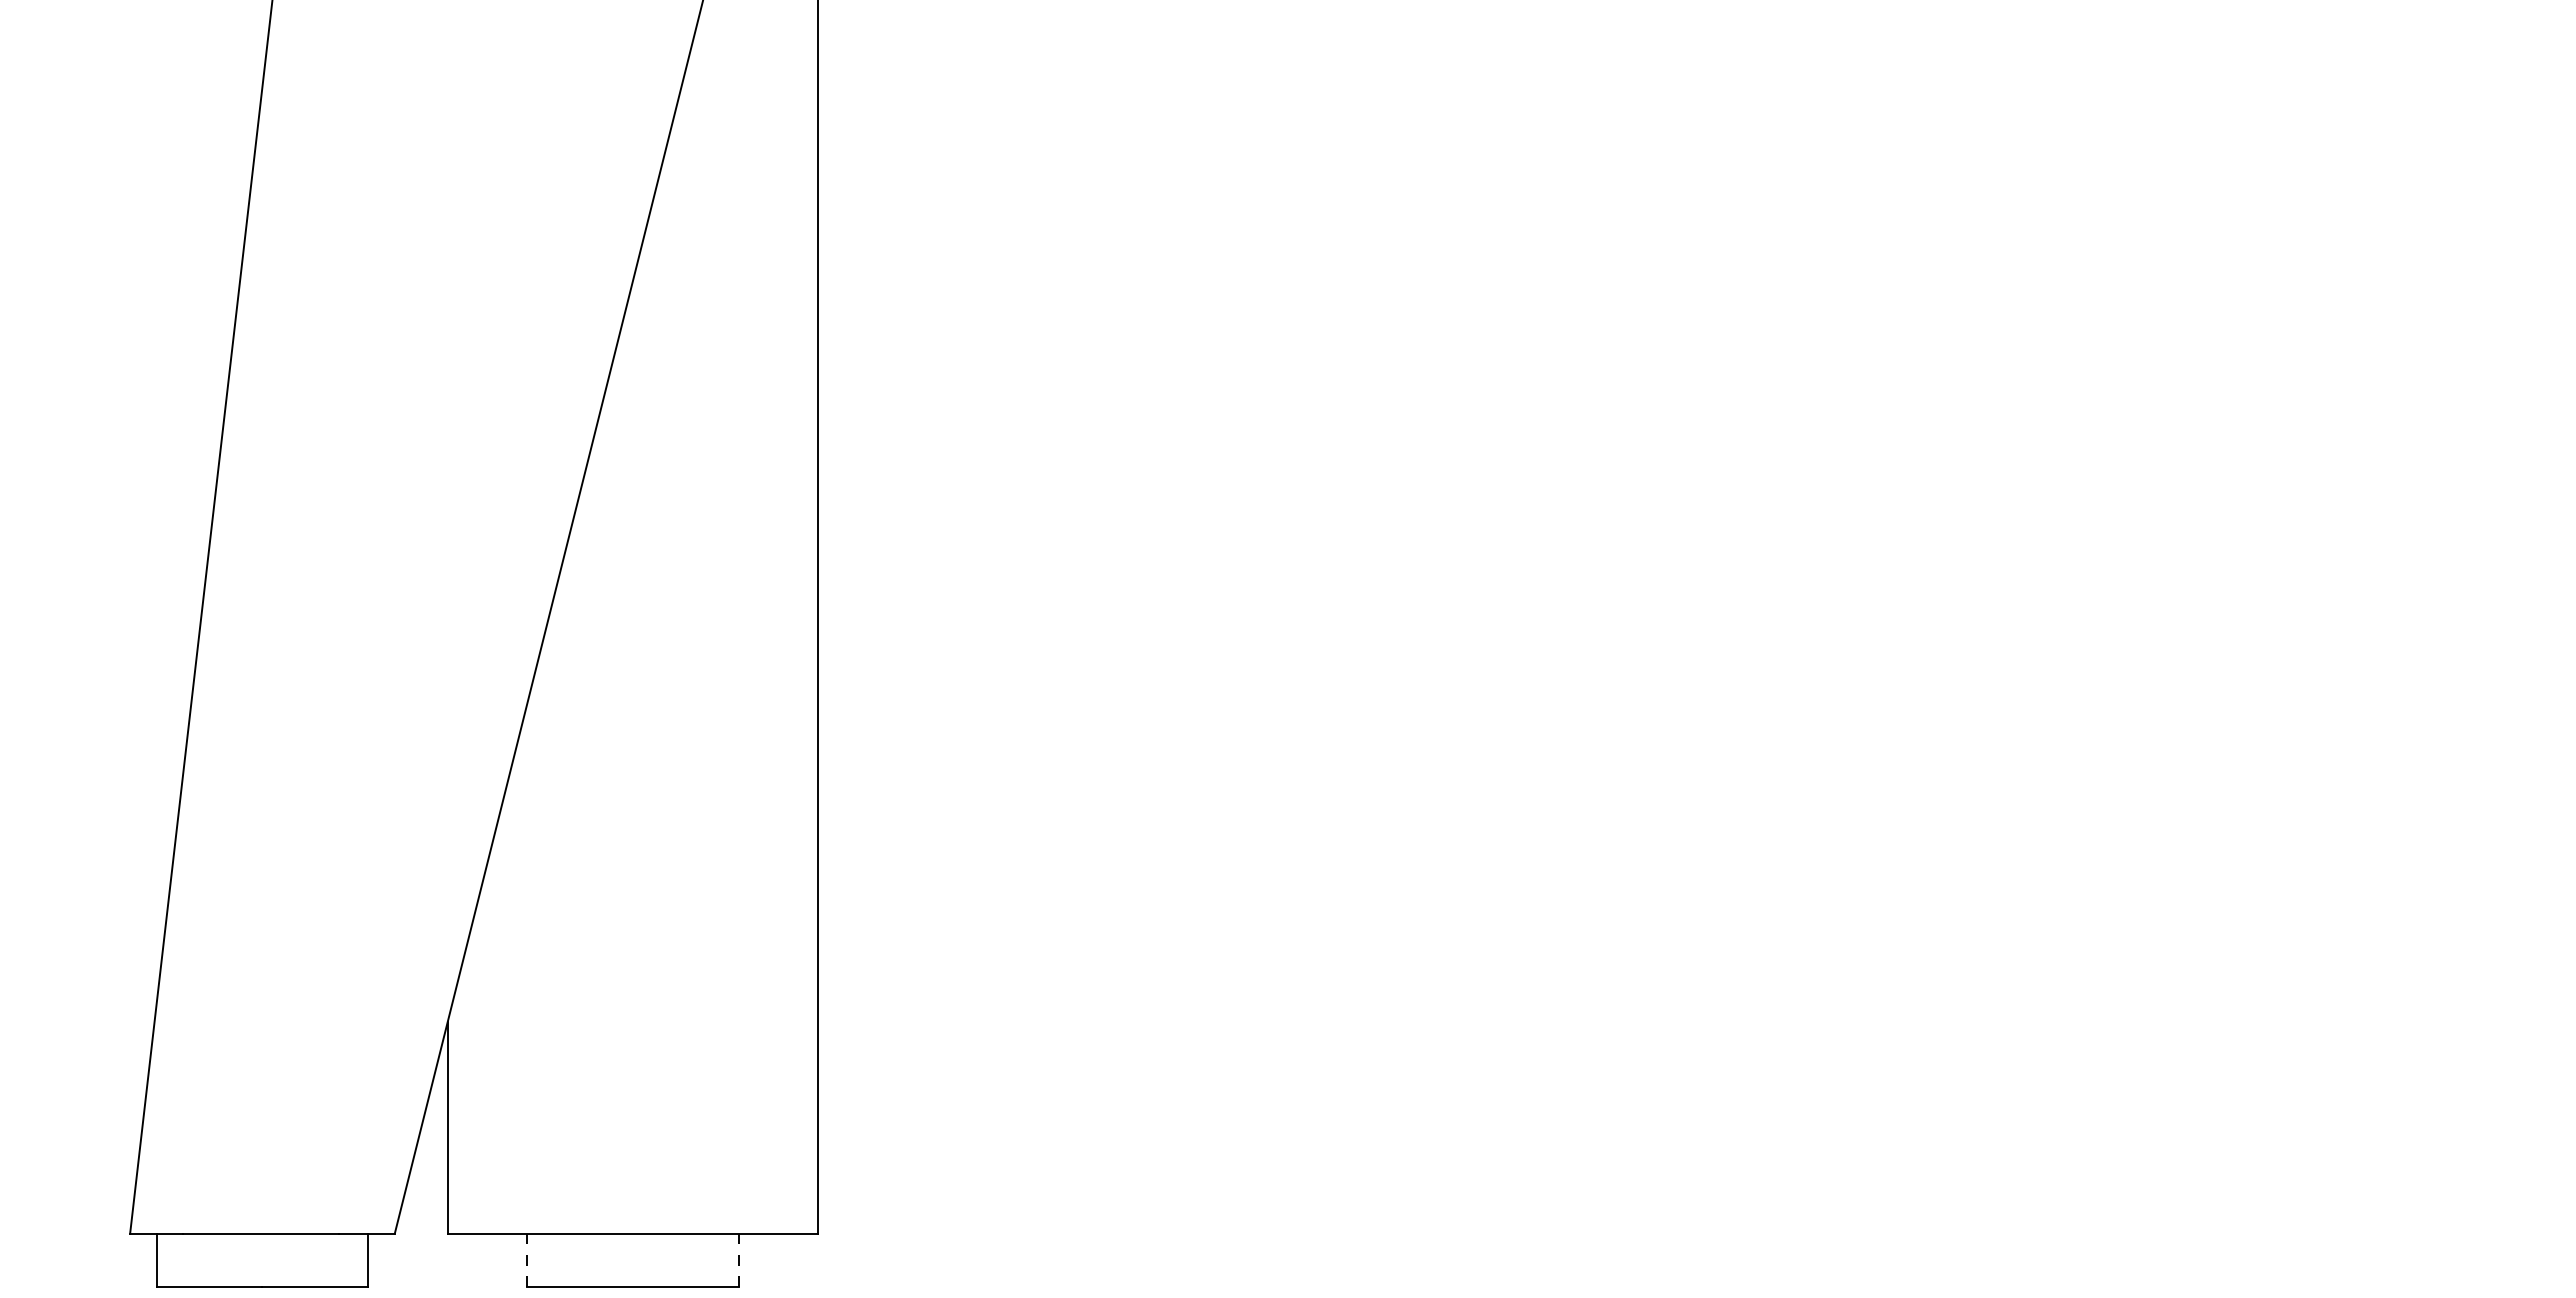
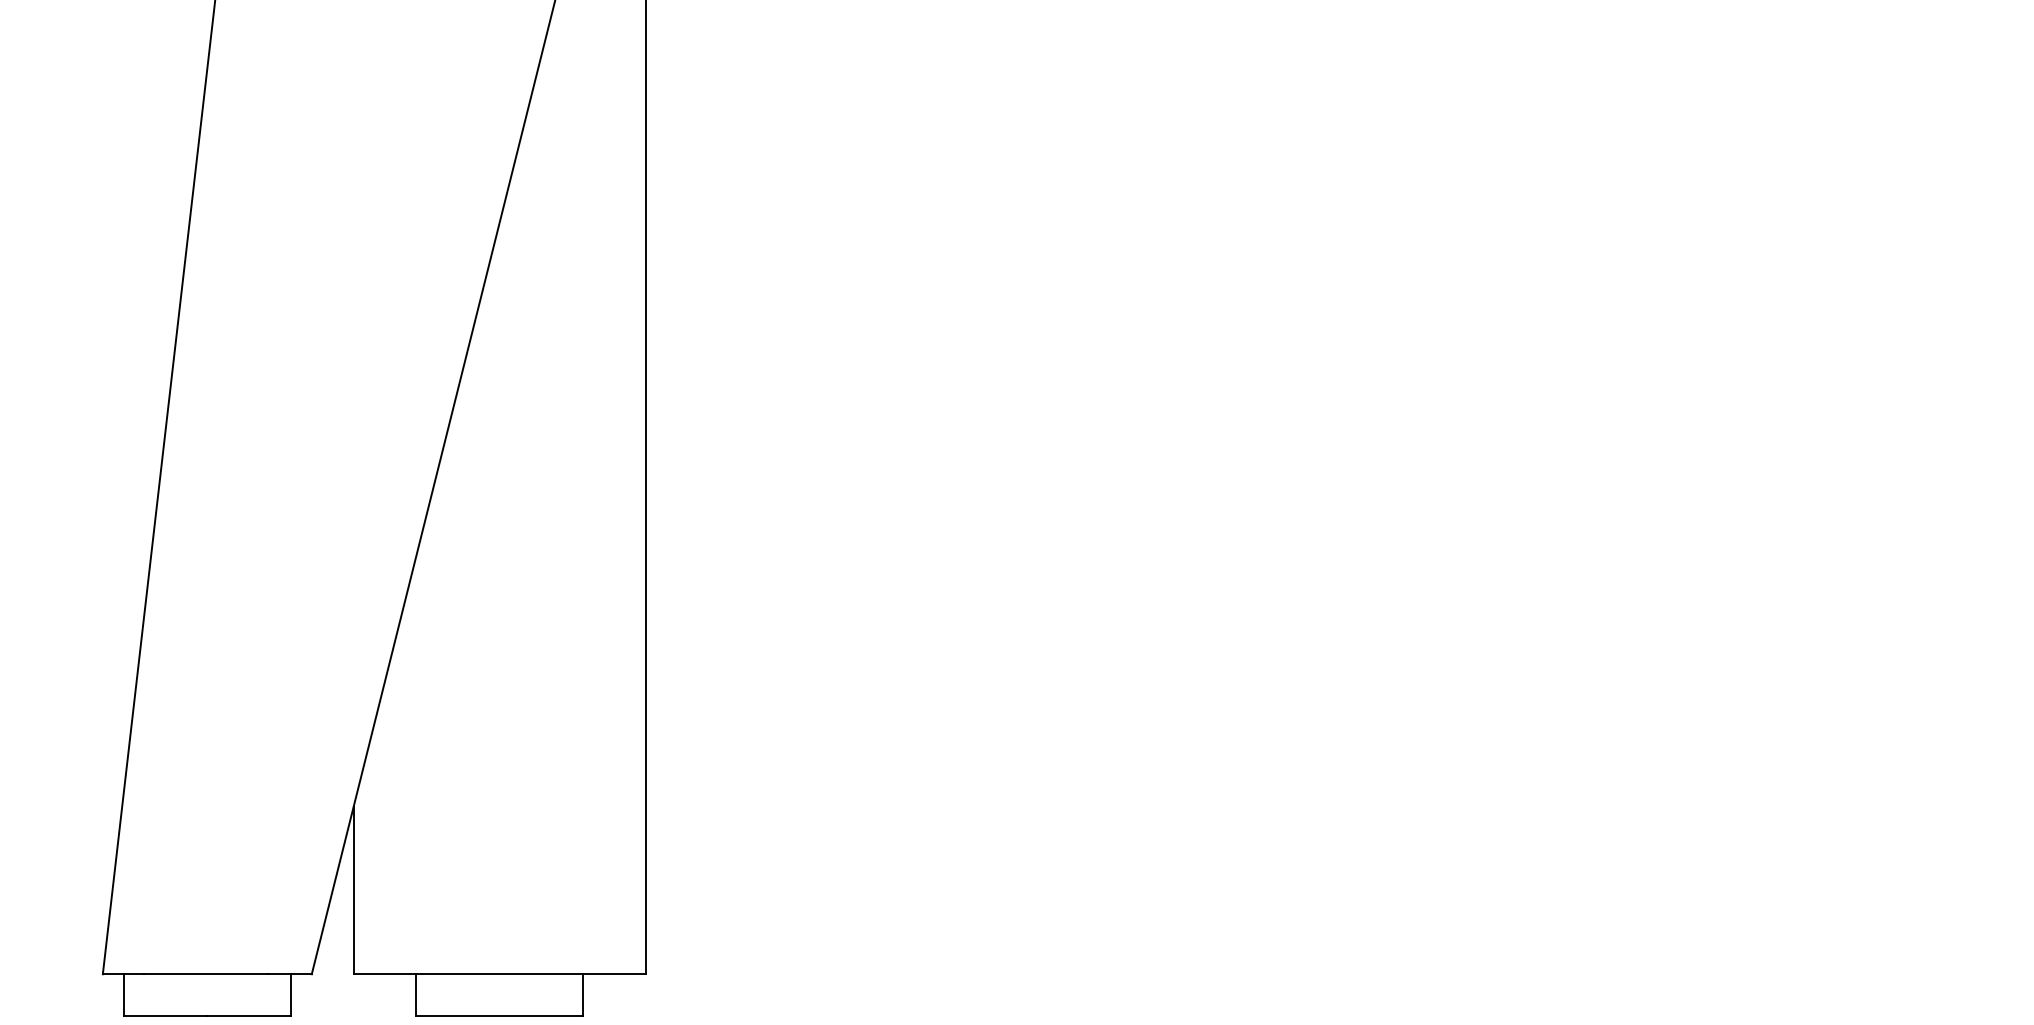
line: (738, 1259) -> (583, 994), dashed -> solid
line: (527, 1260) -> (416, 995), dashed -> solid

